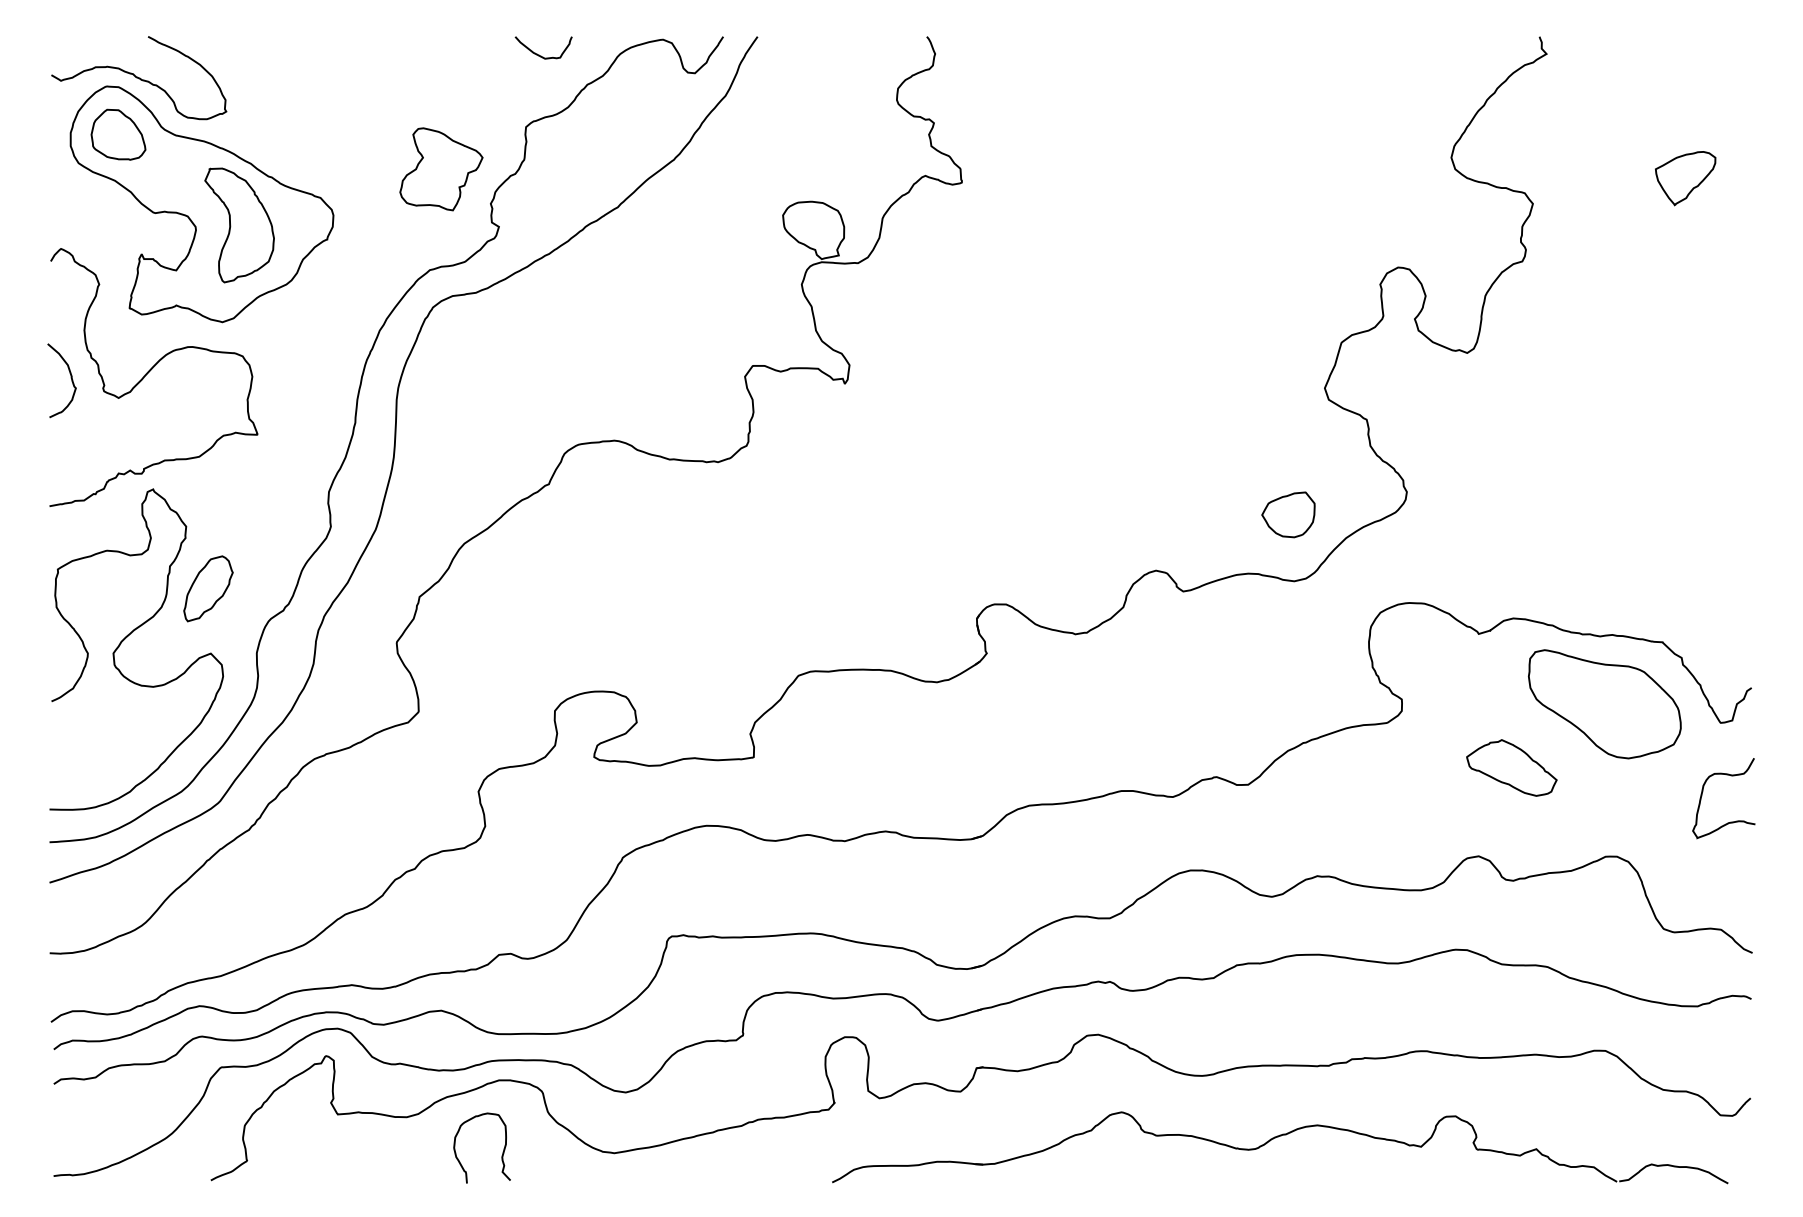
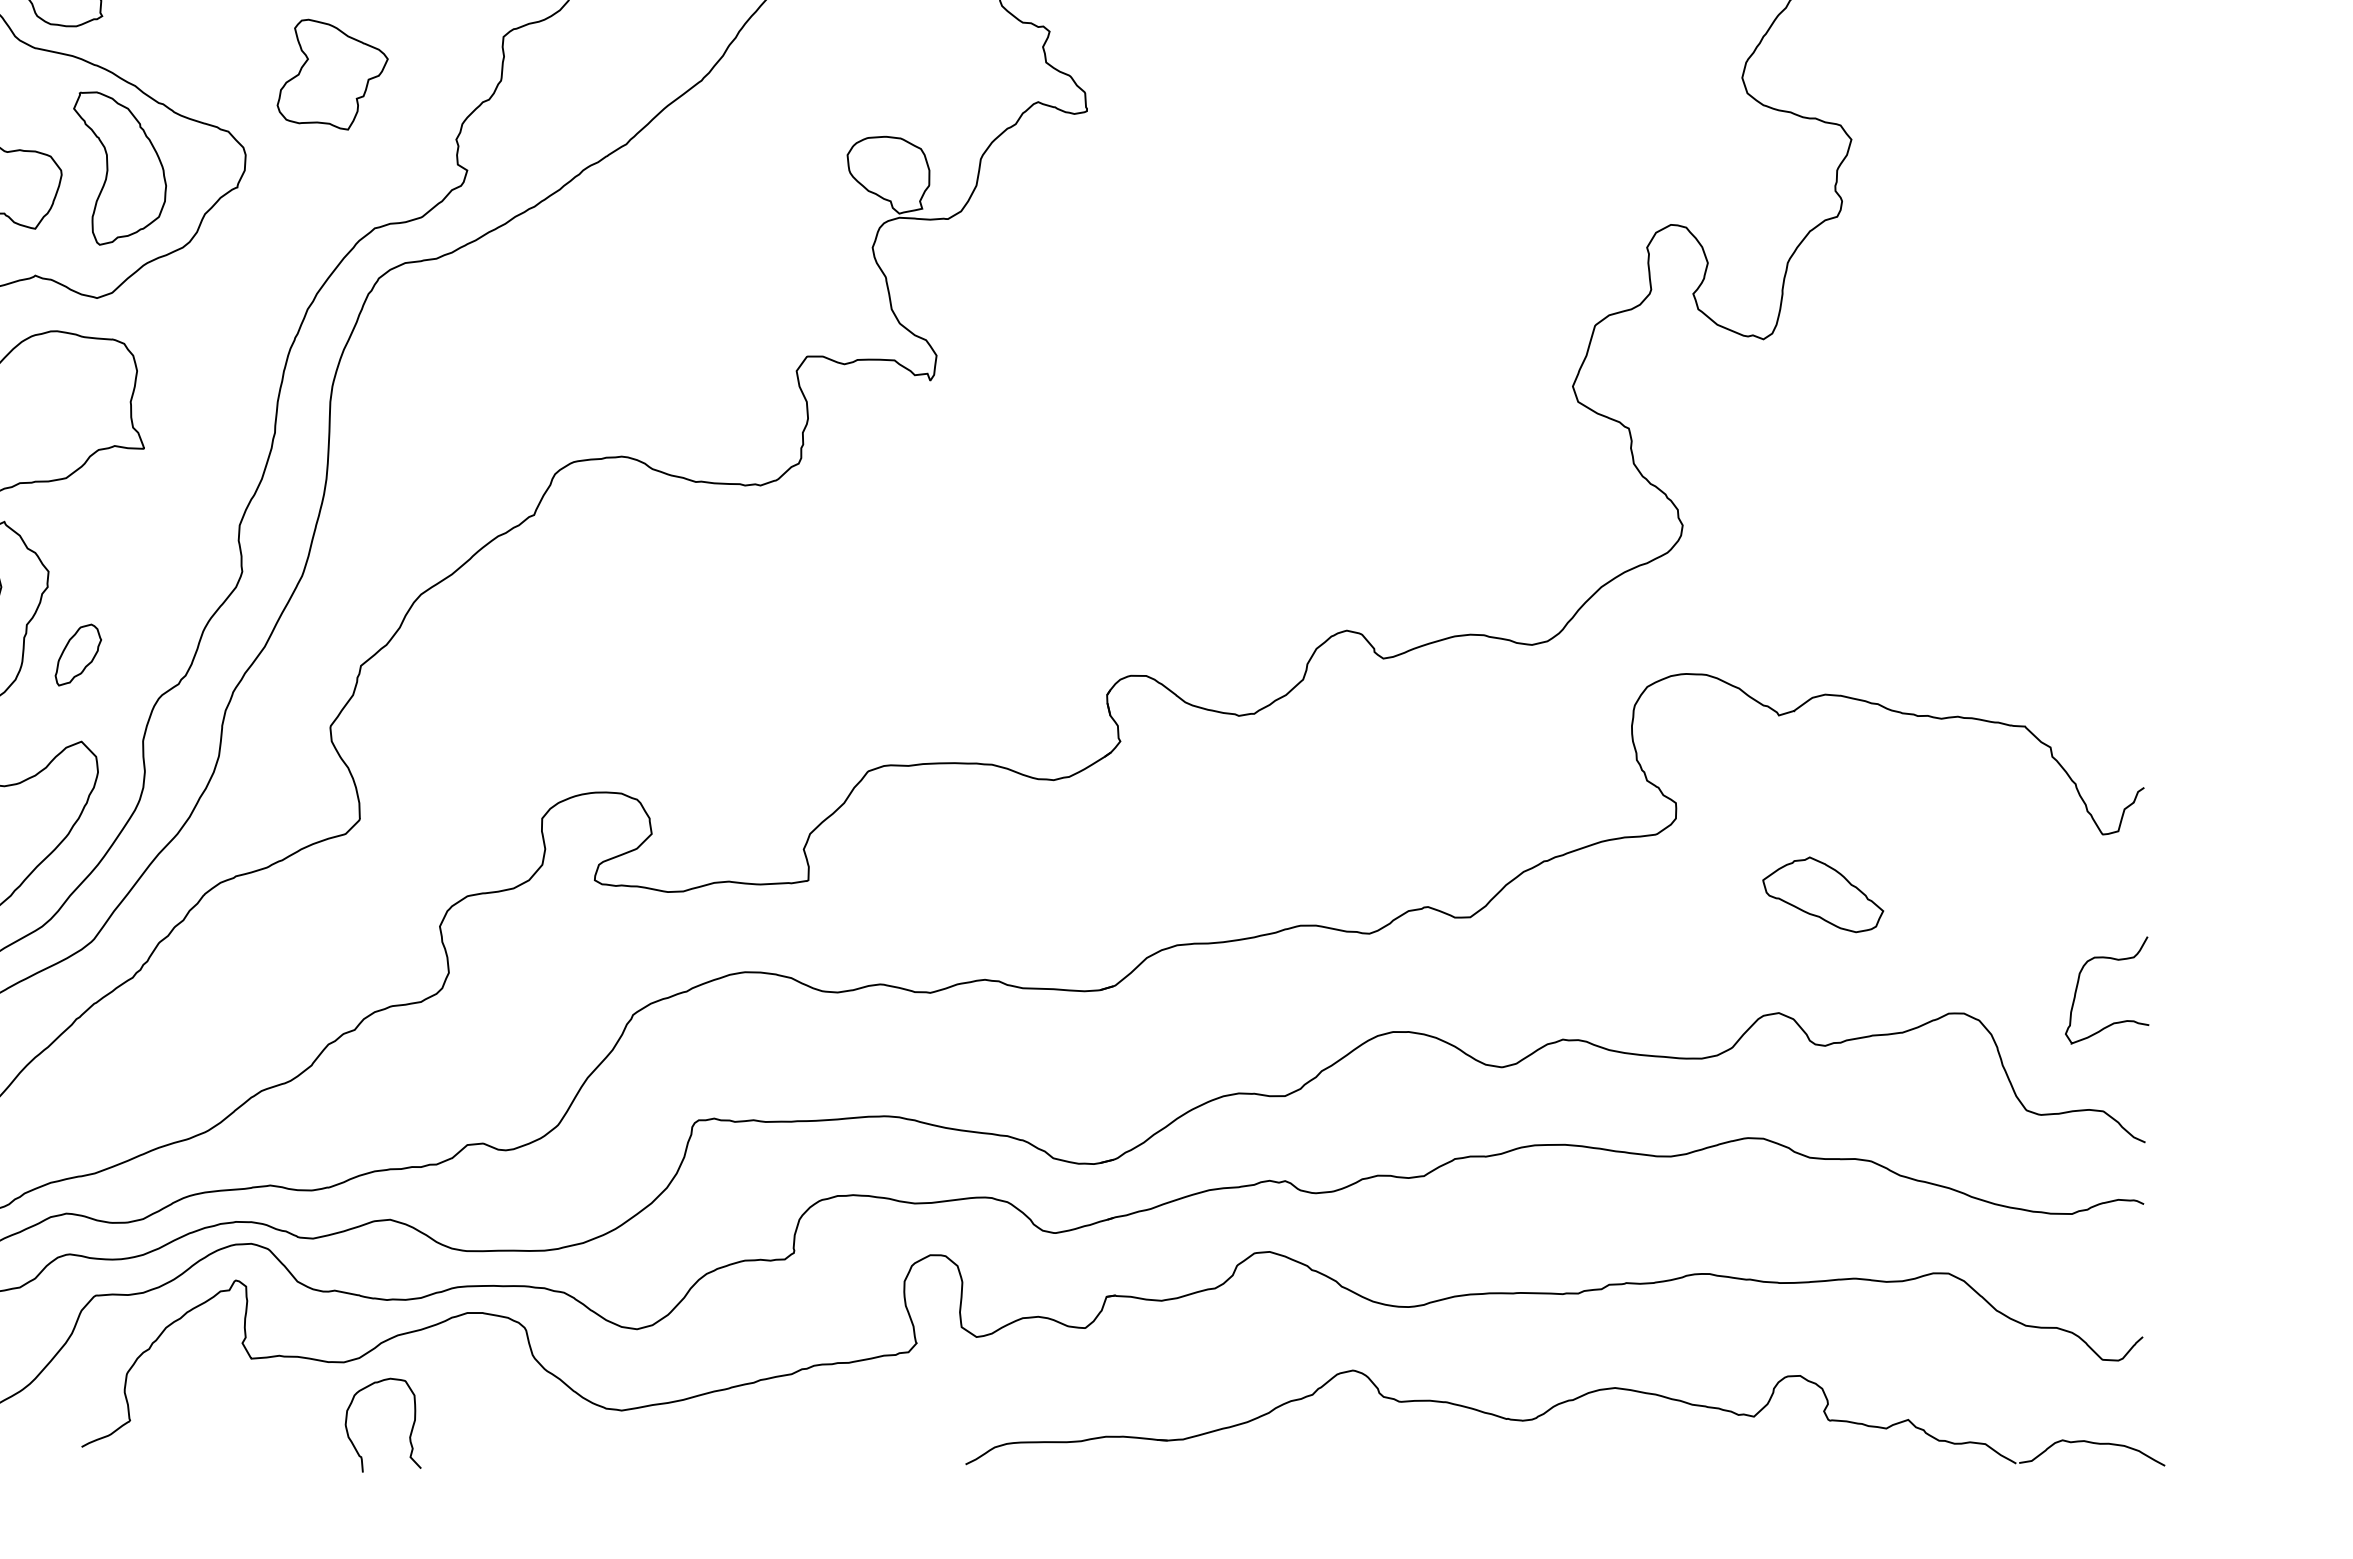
part: (441, 169) -> (332, 74), moved
part: (1685, 178) -> (2055, 105), removed
part: (1288, 514) -> (1524, 555), removed
part: (208, 588) -> (78, 654), size x0.7
part: (1604, 704) -> (1947, 809), removed
curve: (1702, 796) -> (2078, 987), moved
part: (1278, 1137) -> (1563, 1404), moved
curve: (501, 1155) -> (409, 1435), moved

